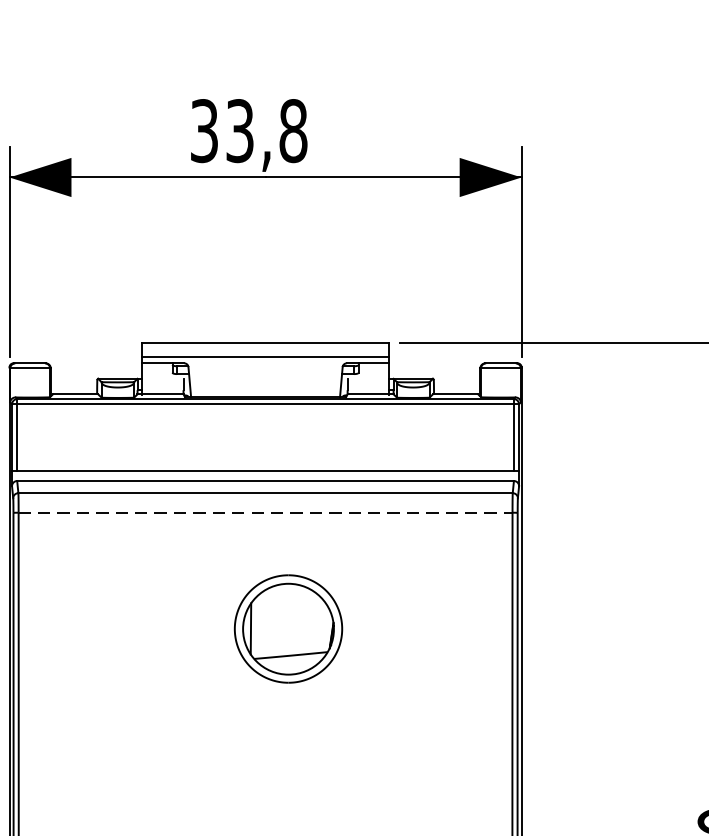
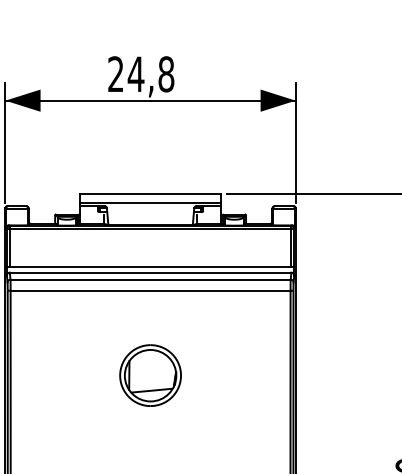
text: (223, 131) -> (126, 74), 33,8 -> 24,8
line: (265, 512) -> (150, 290), dashed -> solid
part: (288, 628) -> (150, 375), moved

